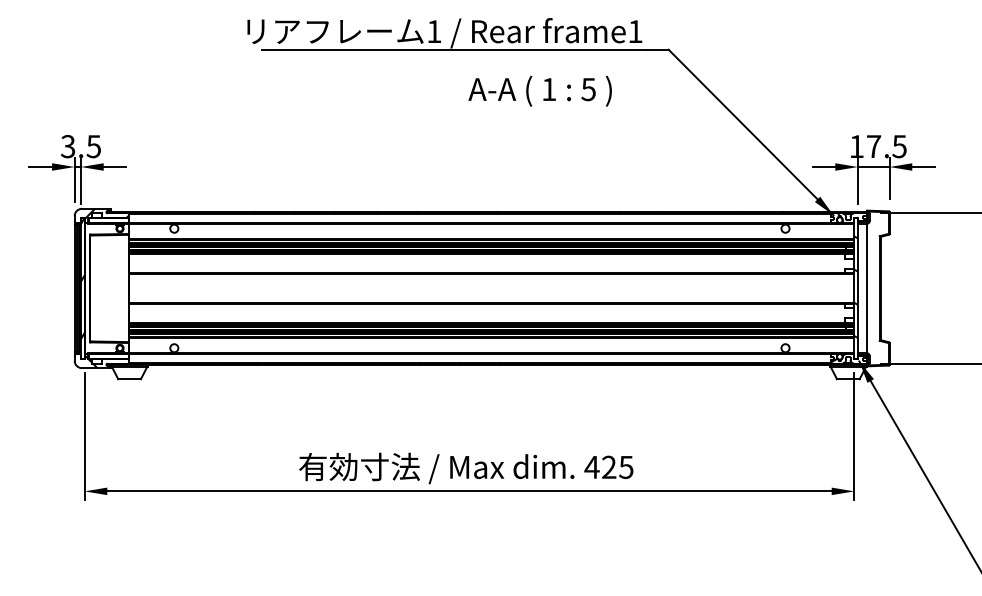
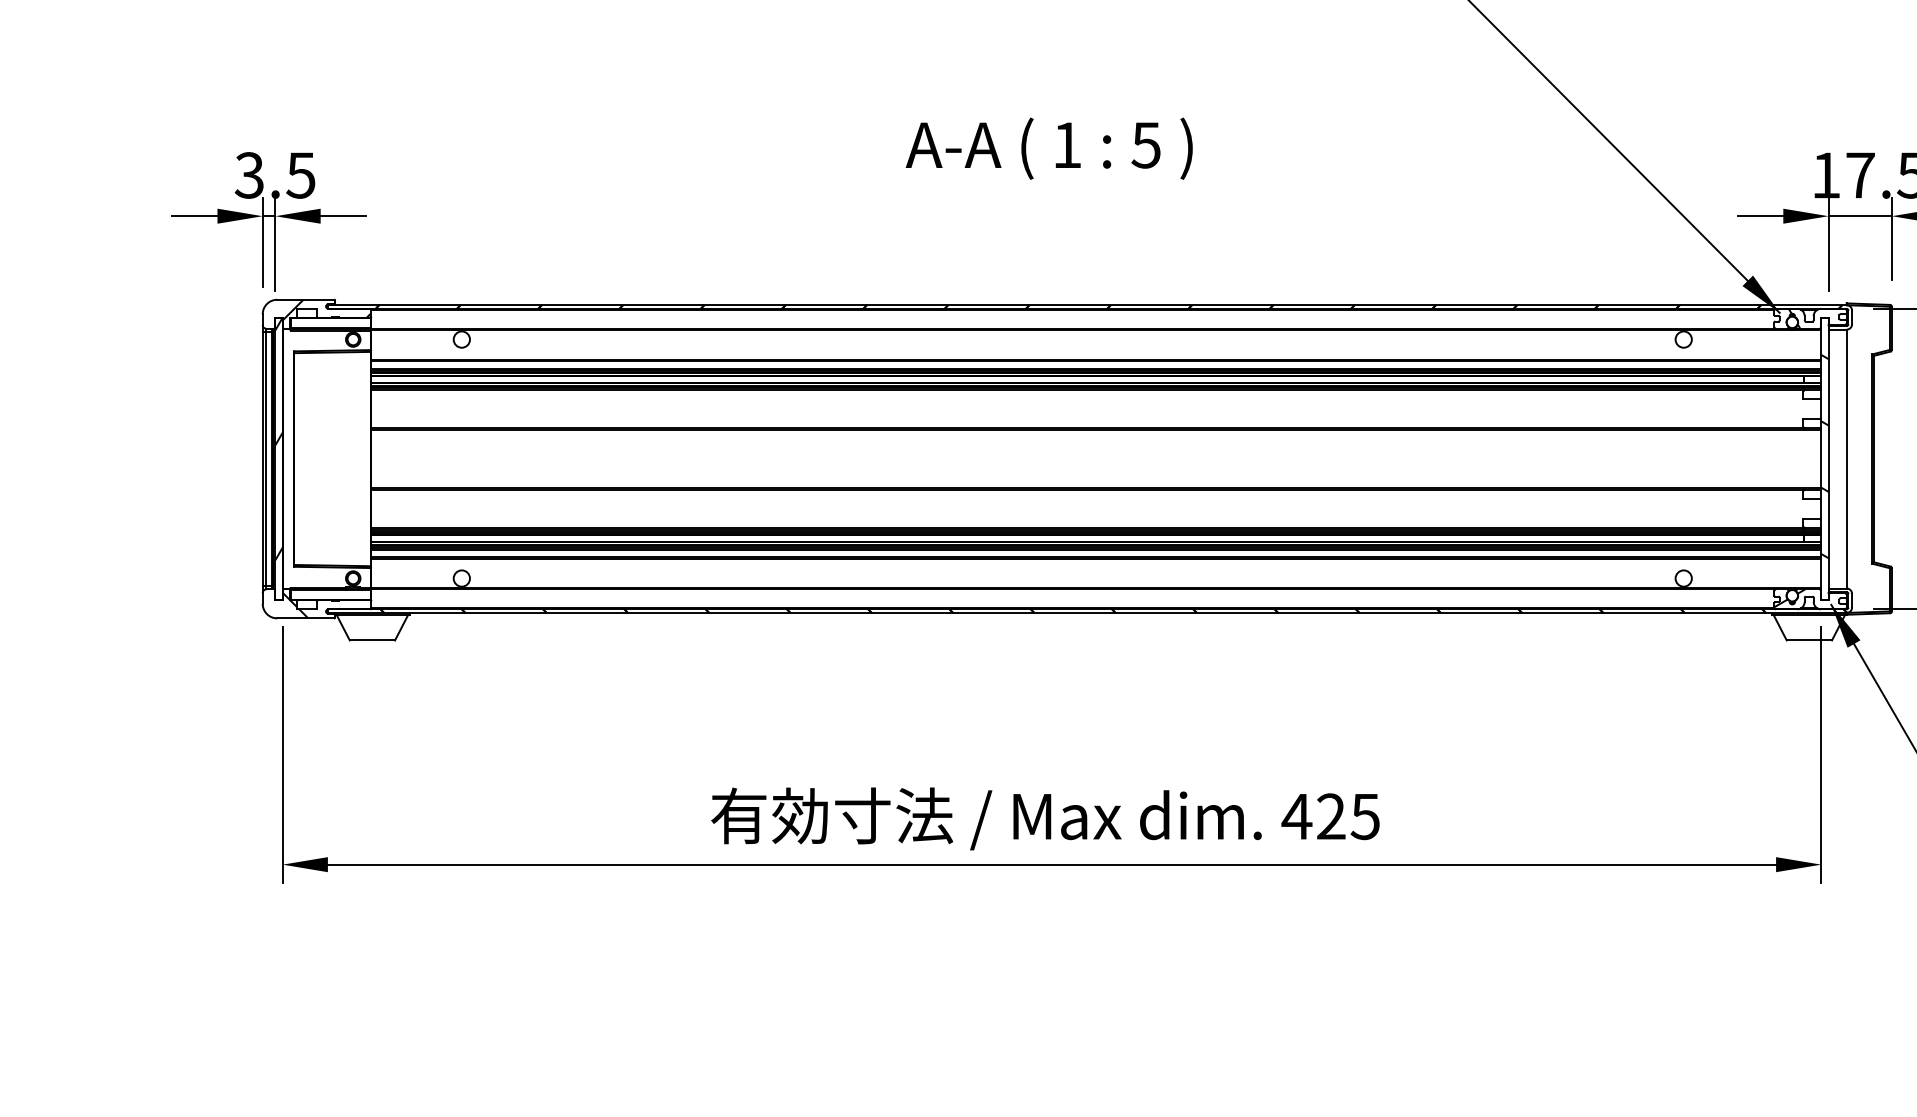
text: (539, 90) -> (1047, 147), moved

